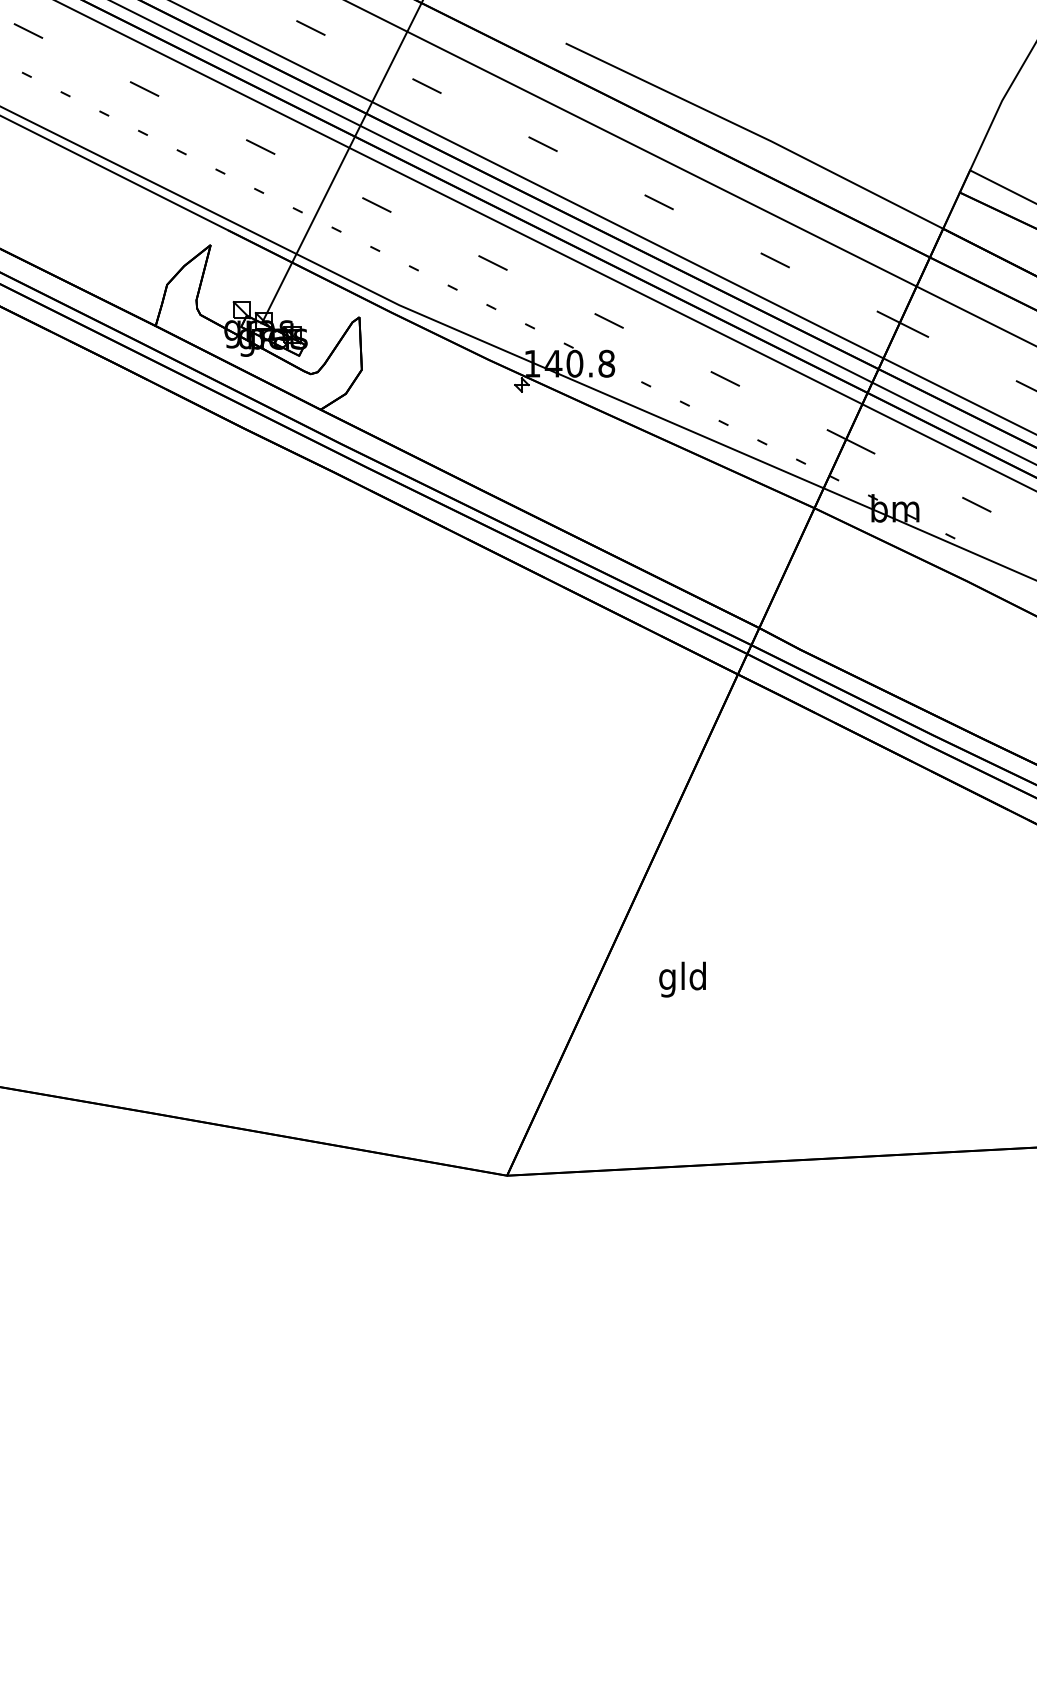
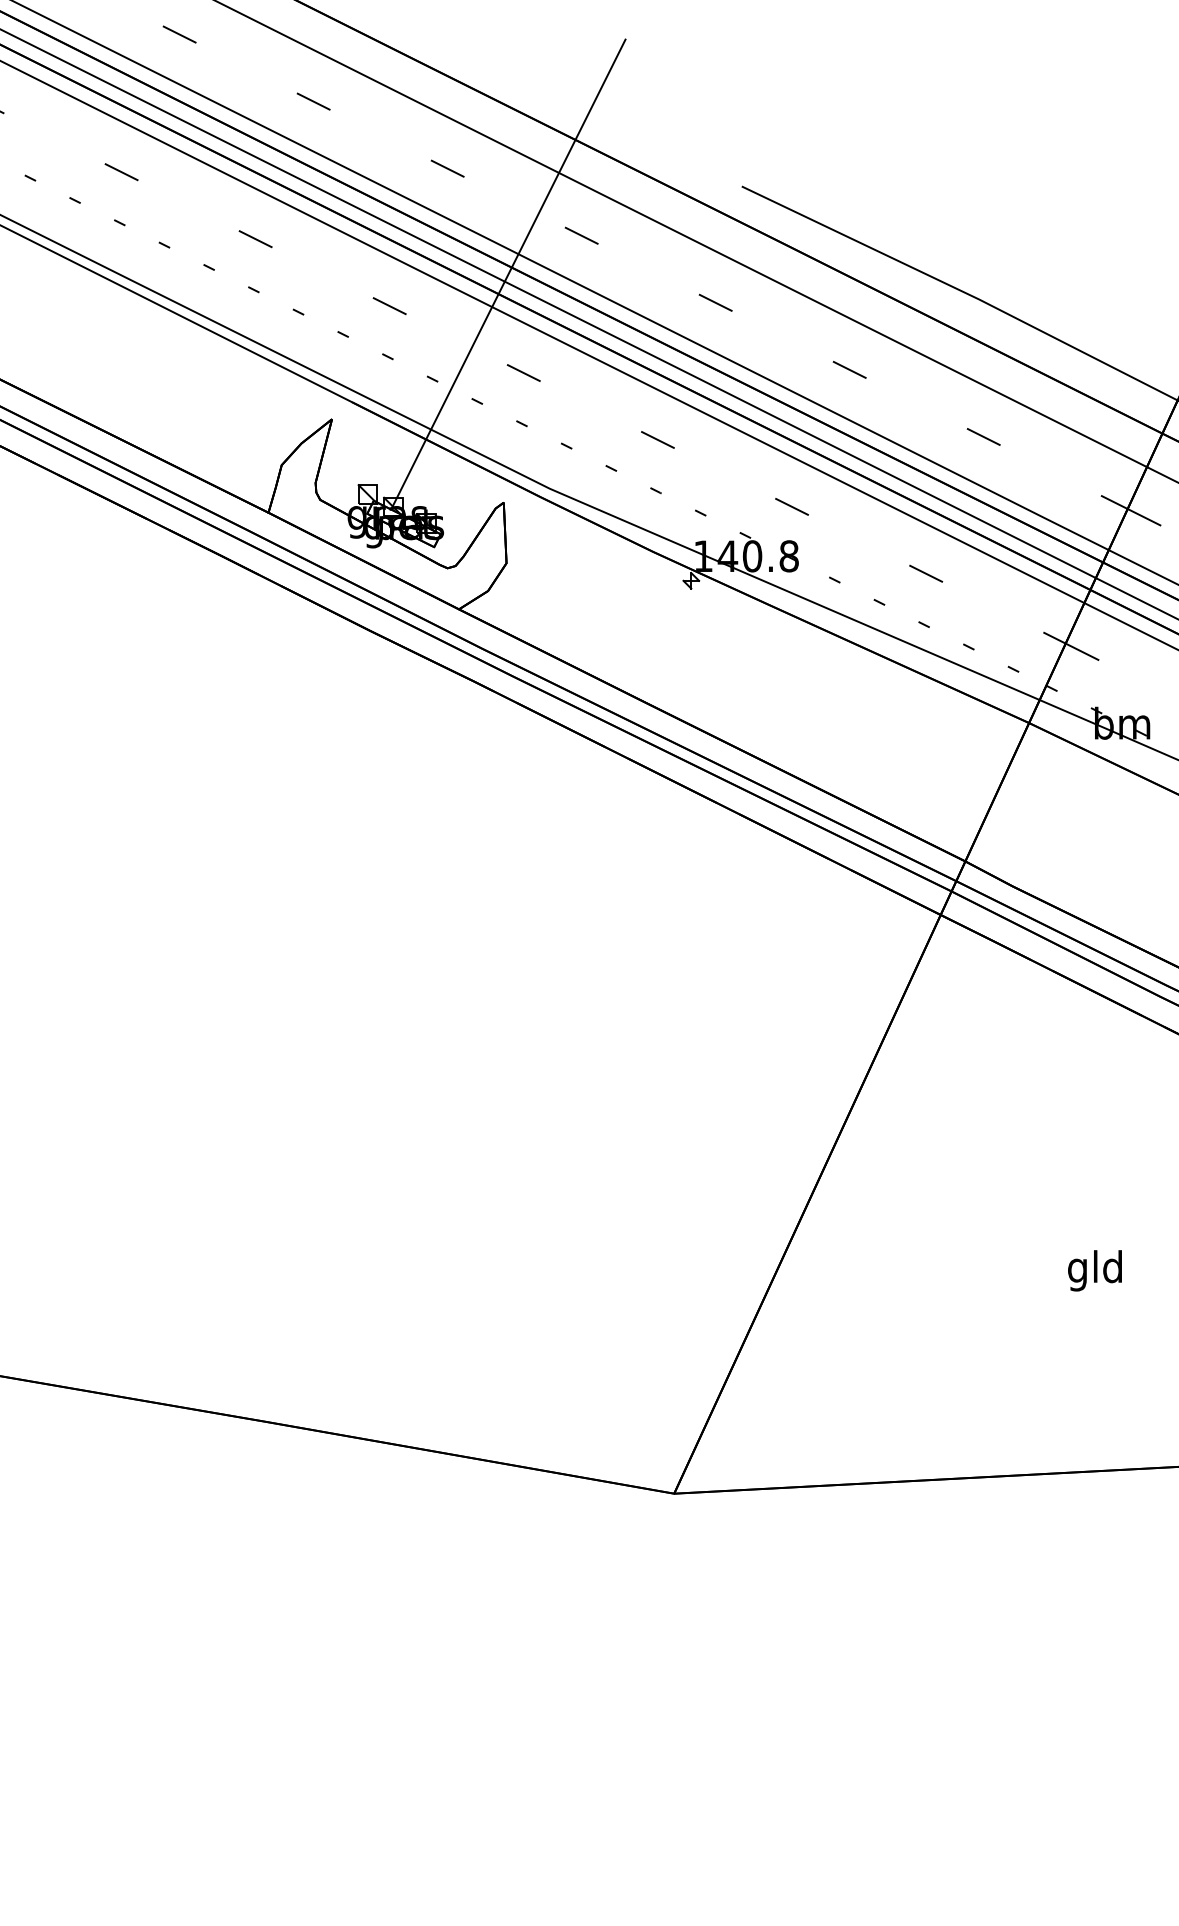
text: (682, 979) -> (1094, 1270), moved

